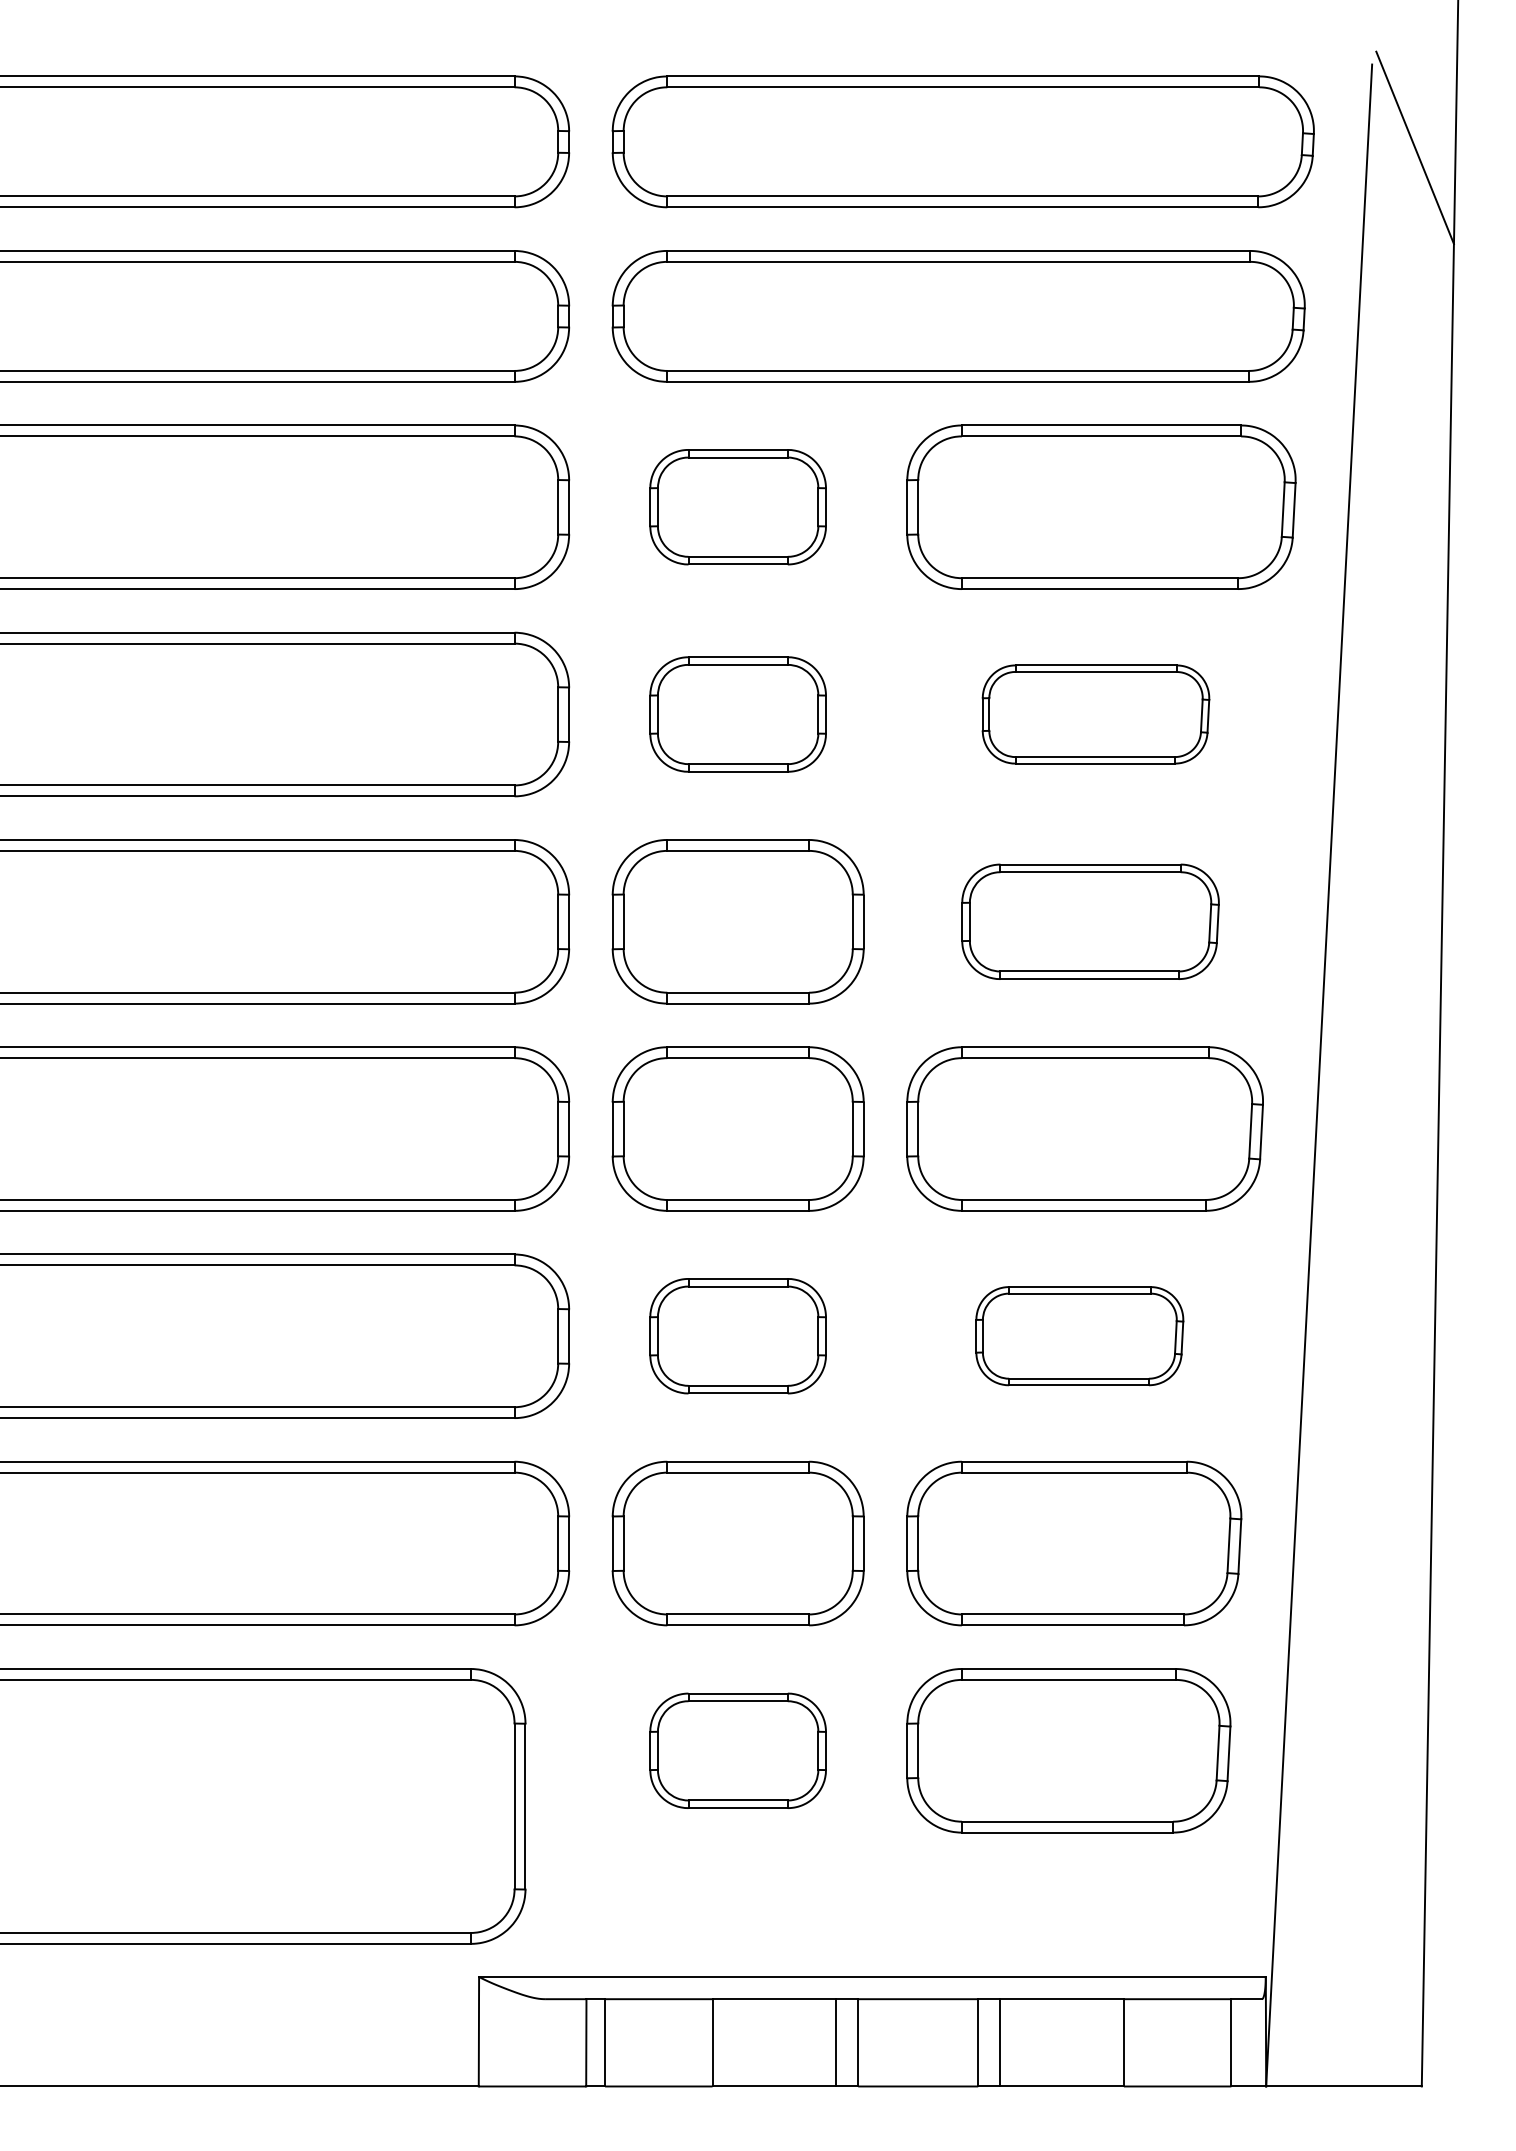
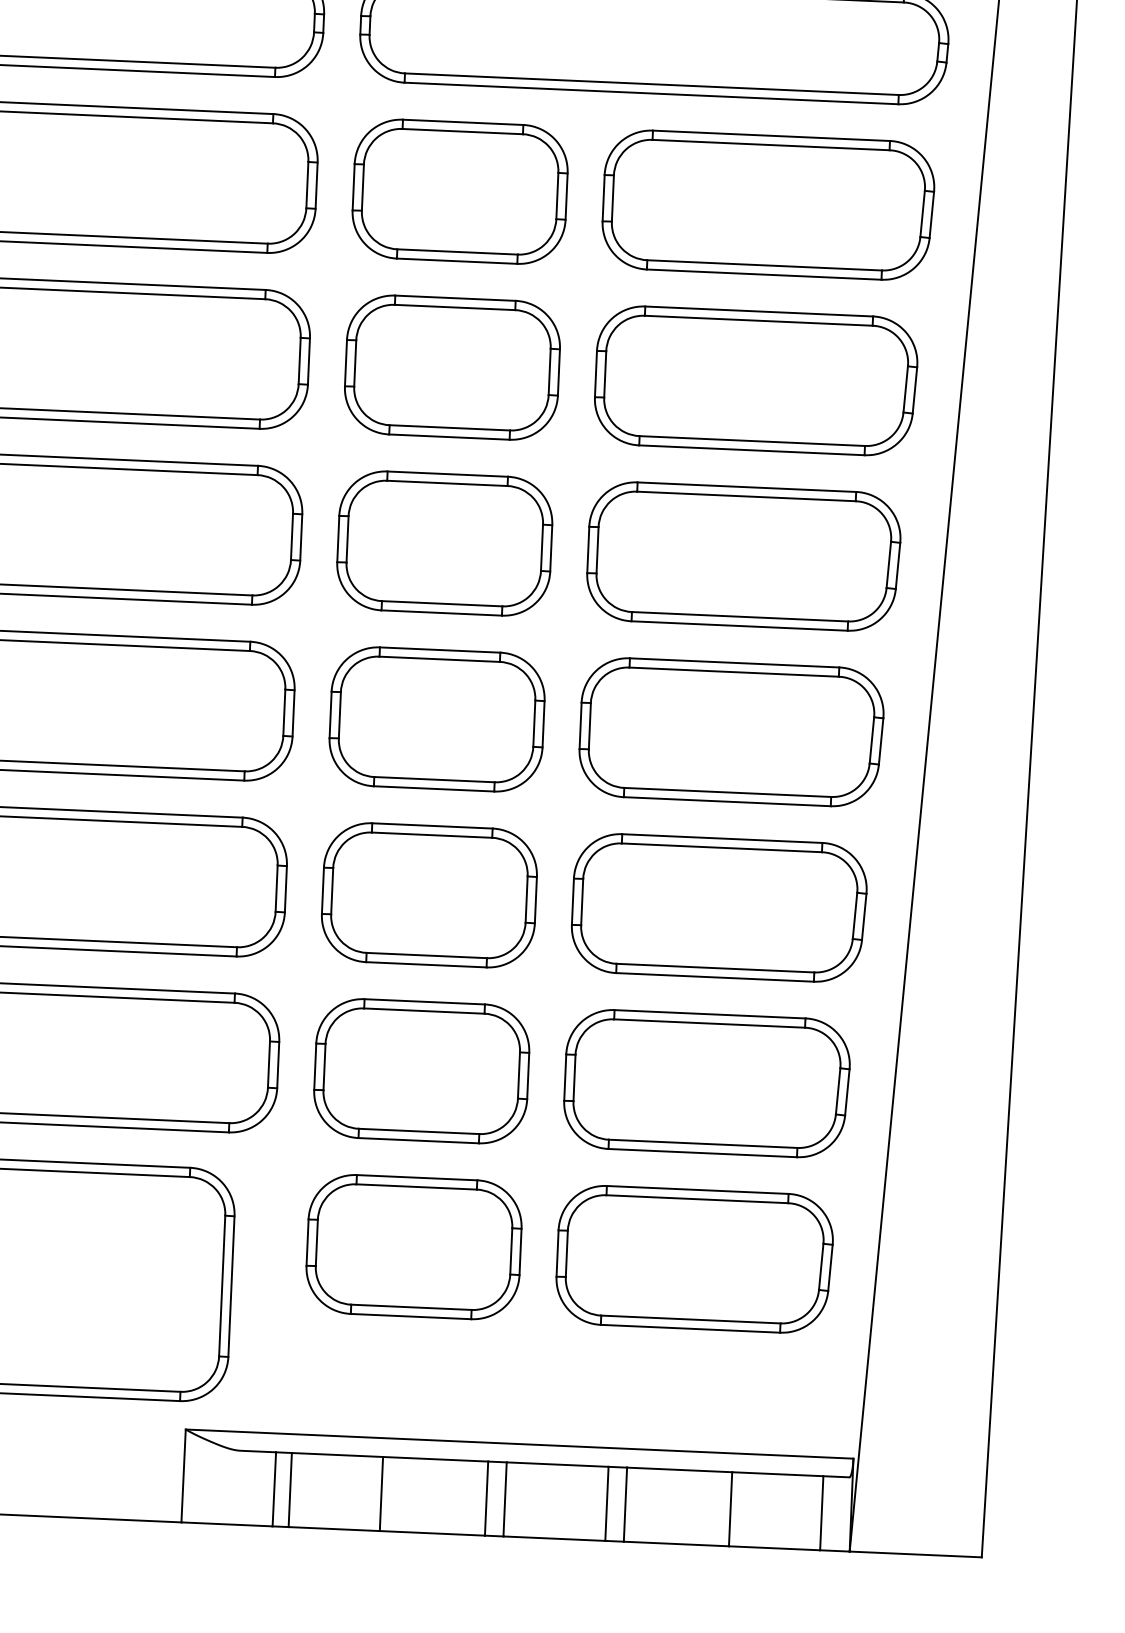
part: (737, 506) -> (459, 191), size x1.43
part: (737, 714) -> (451, 367), size x1.43
part: (1095, 714) -> (755, 380), size x1.67
part: (1090, 921) -> (743, 556), size x1.43
part: (737, 1335) -> (428, 894), size x1.43
part: (1079, 1335) -> (719, 907), size x1.67
part: (737, 1750) -> (413, 1246), size x1.43

